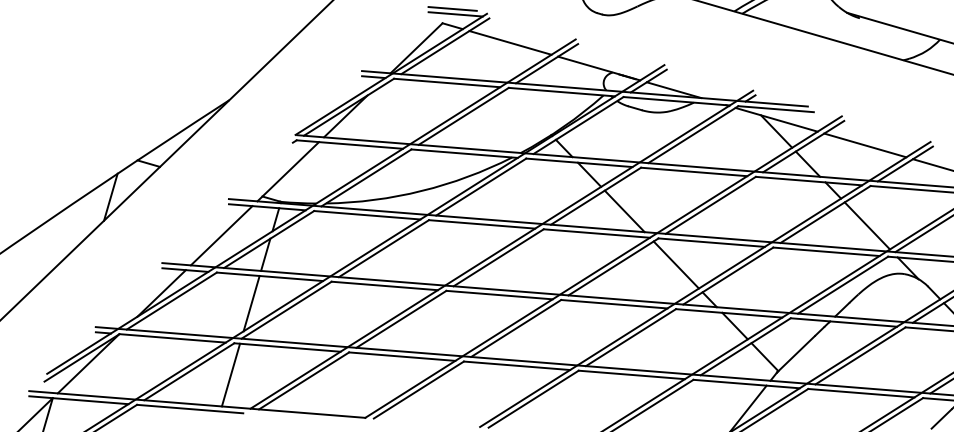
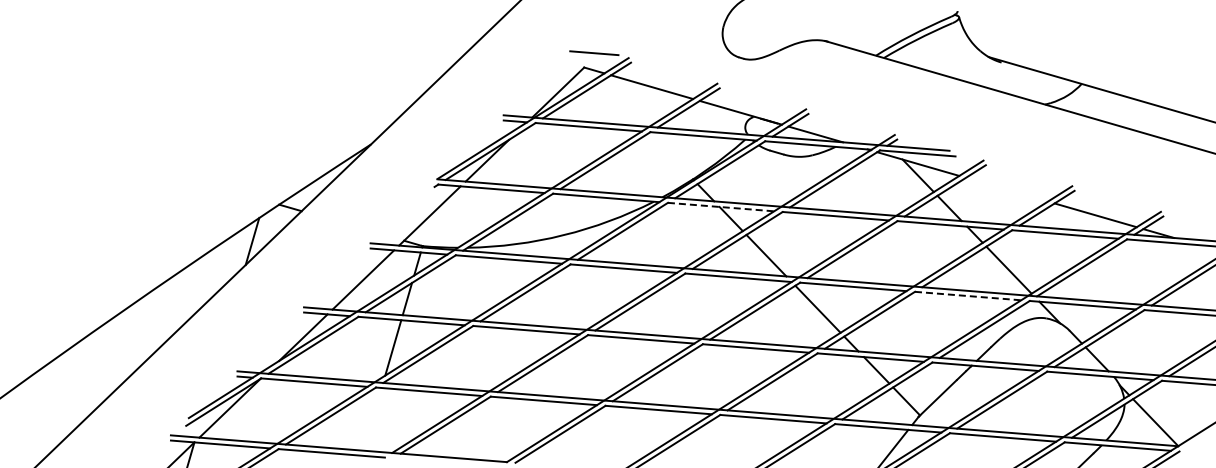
line: (455, 14) -> (597, 58), removed
line: (864, 145) -> (1006, 189), removed
line: (579, 163) -> (721, 207), solid -> dashed
line: (826, 252) -> (968, 296), solid -> dashed
line: (230, 375) -> (372, 419), removed

